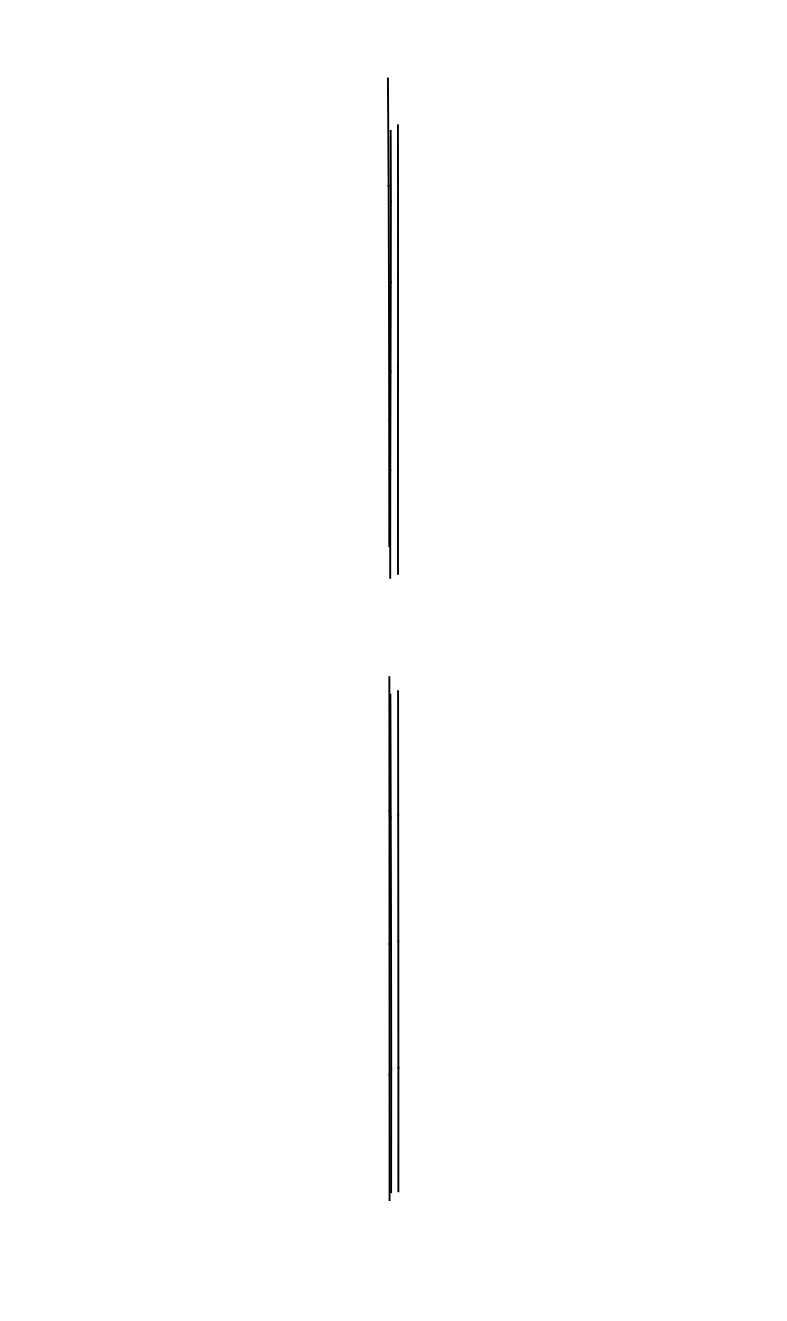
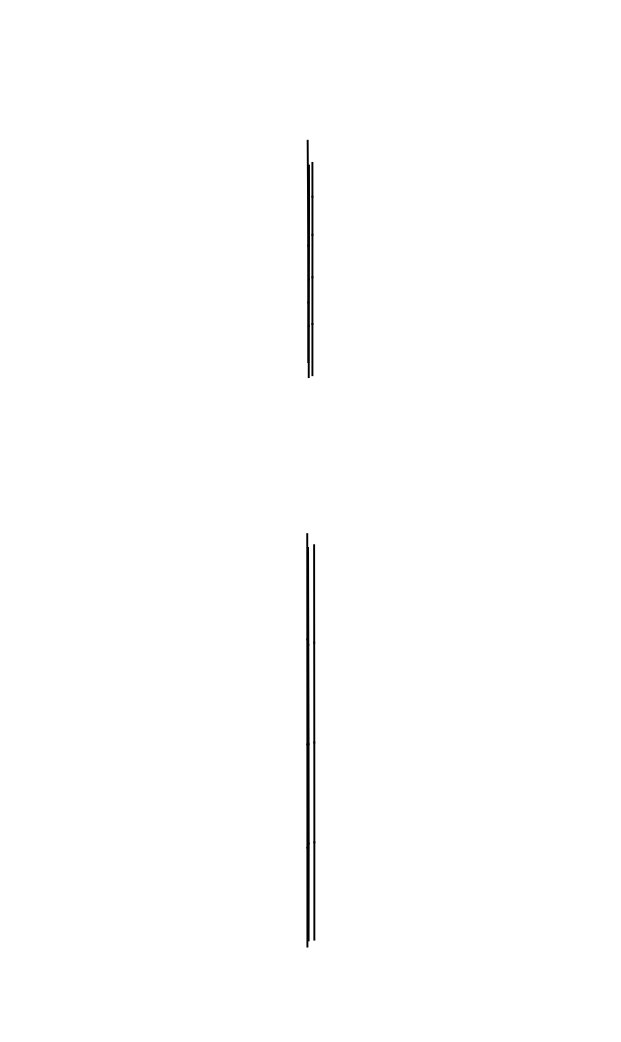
part: (392, 327) -> (309, 258), size x0.6

